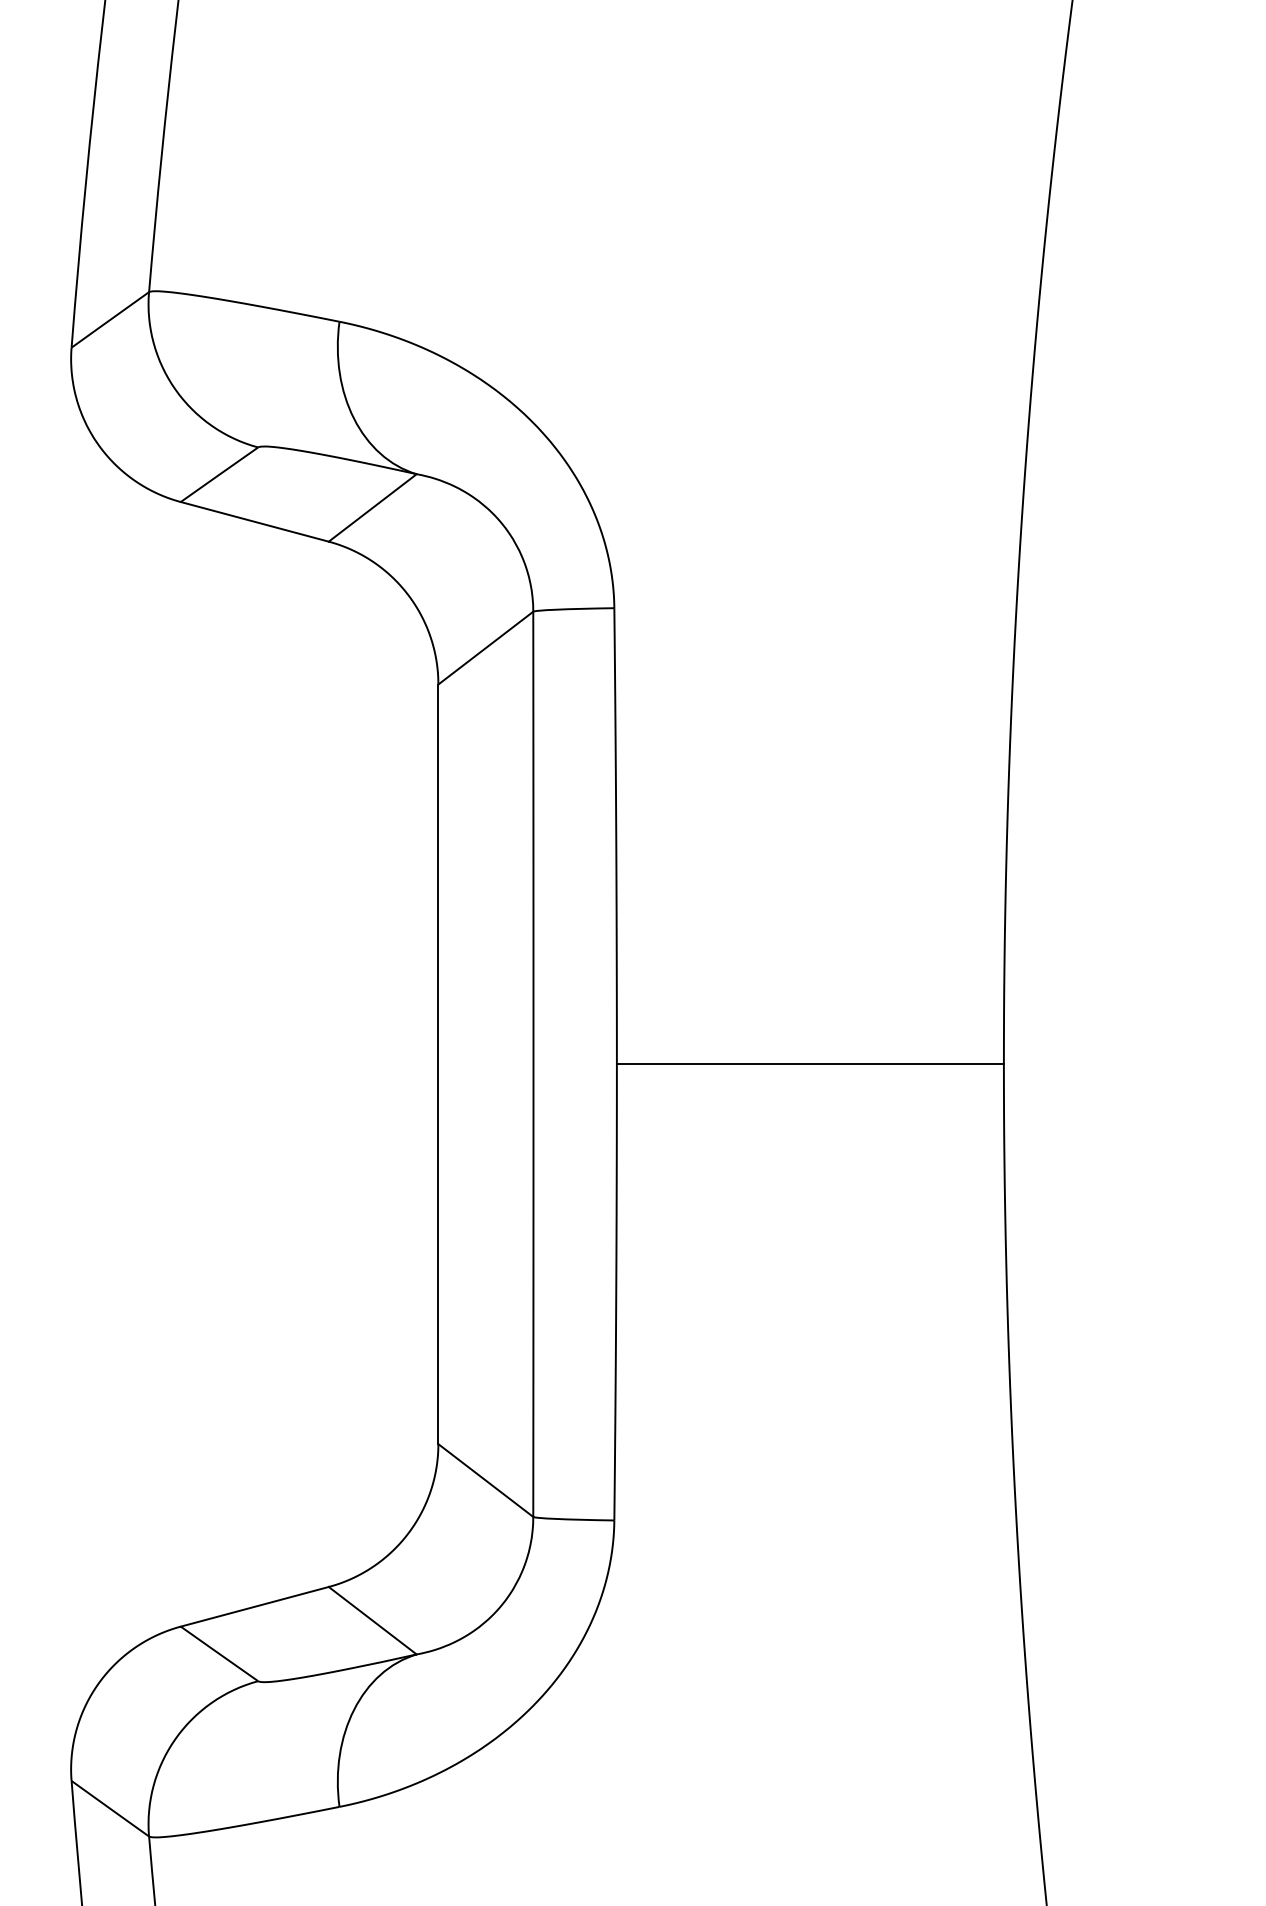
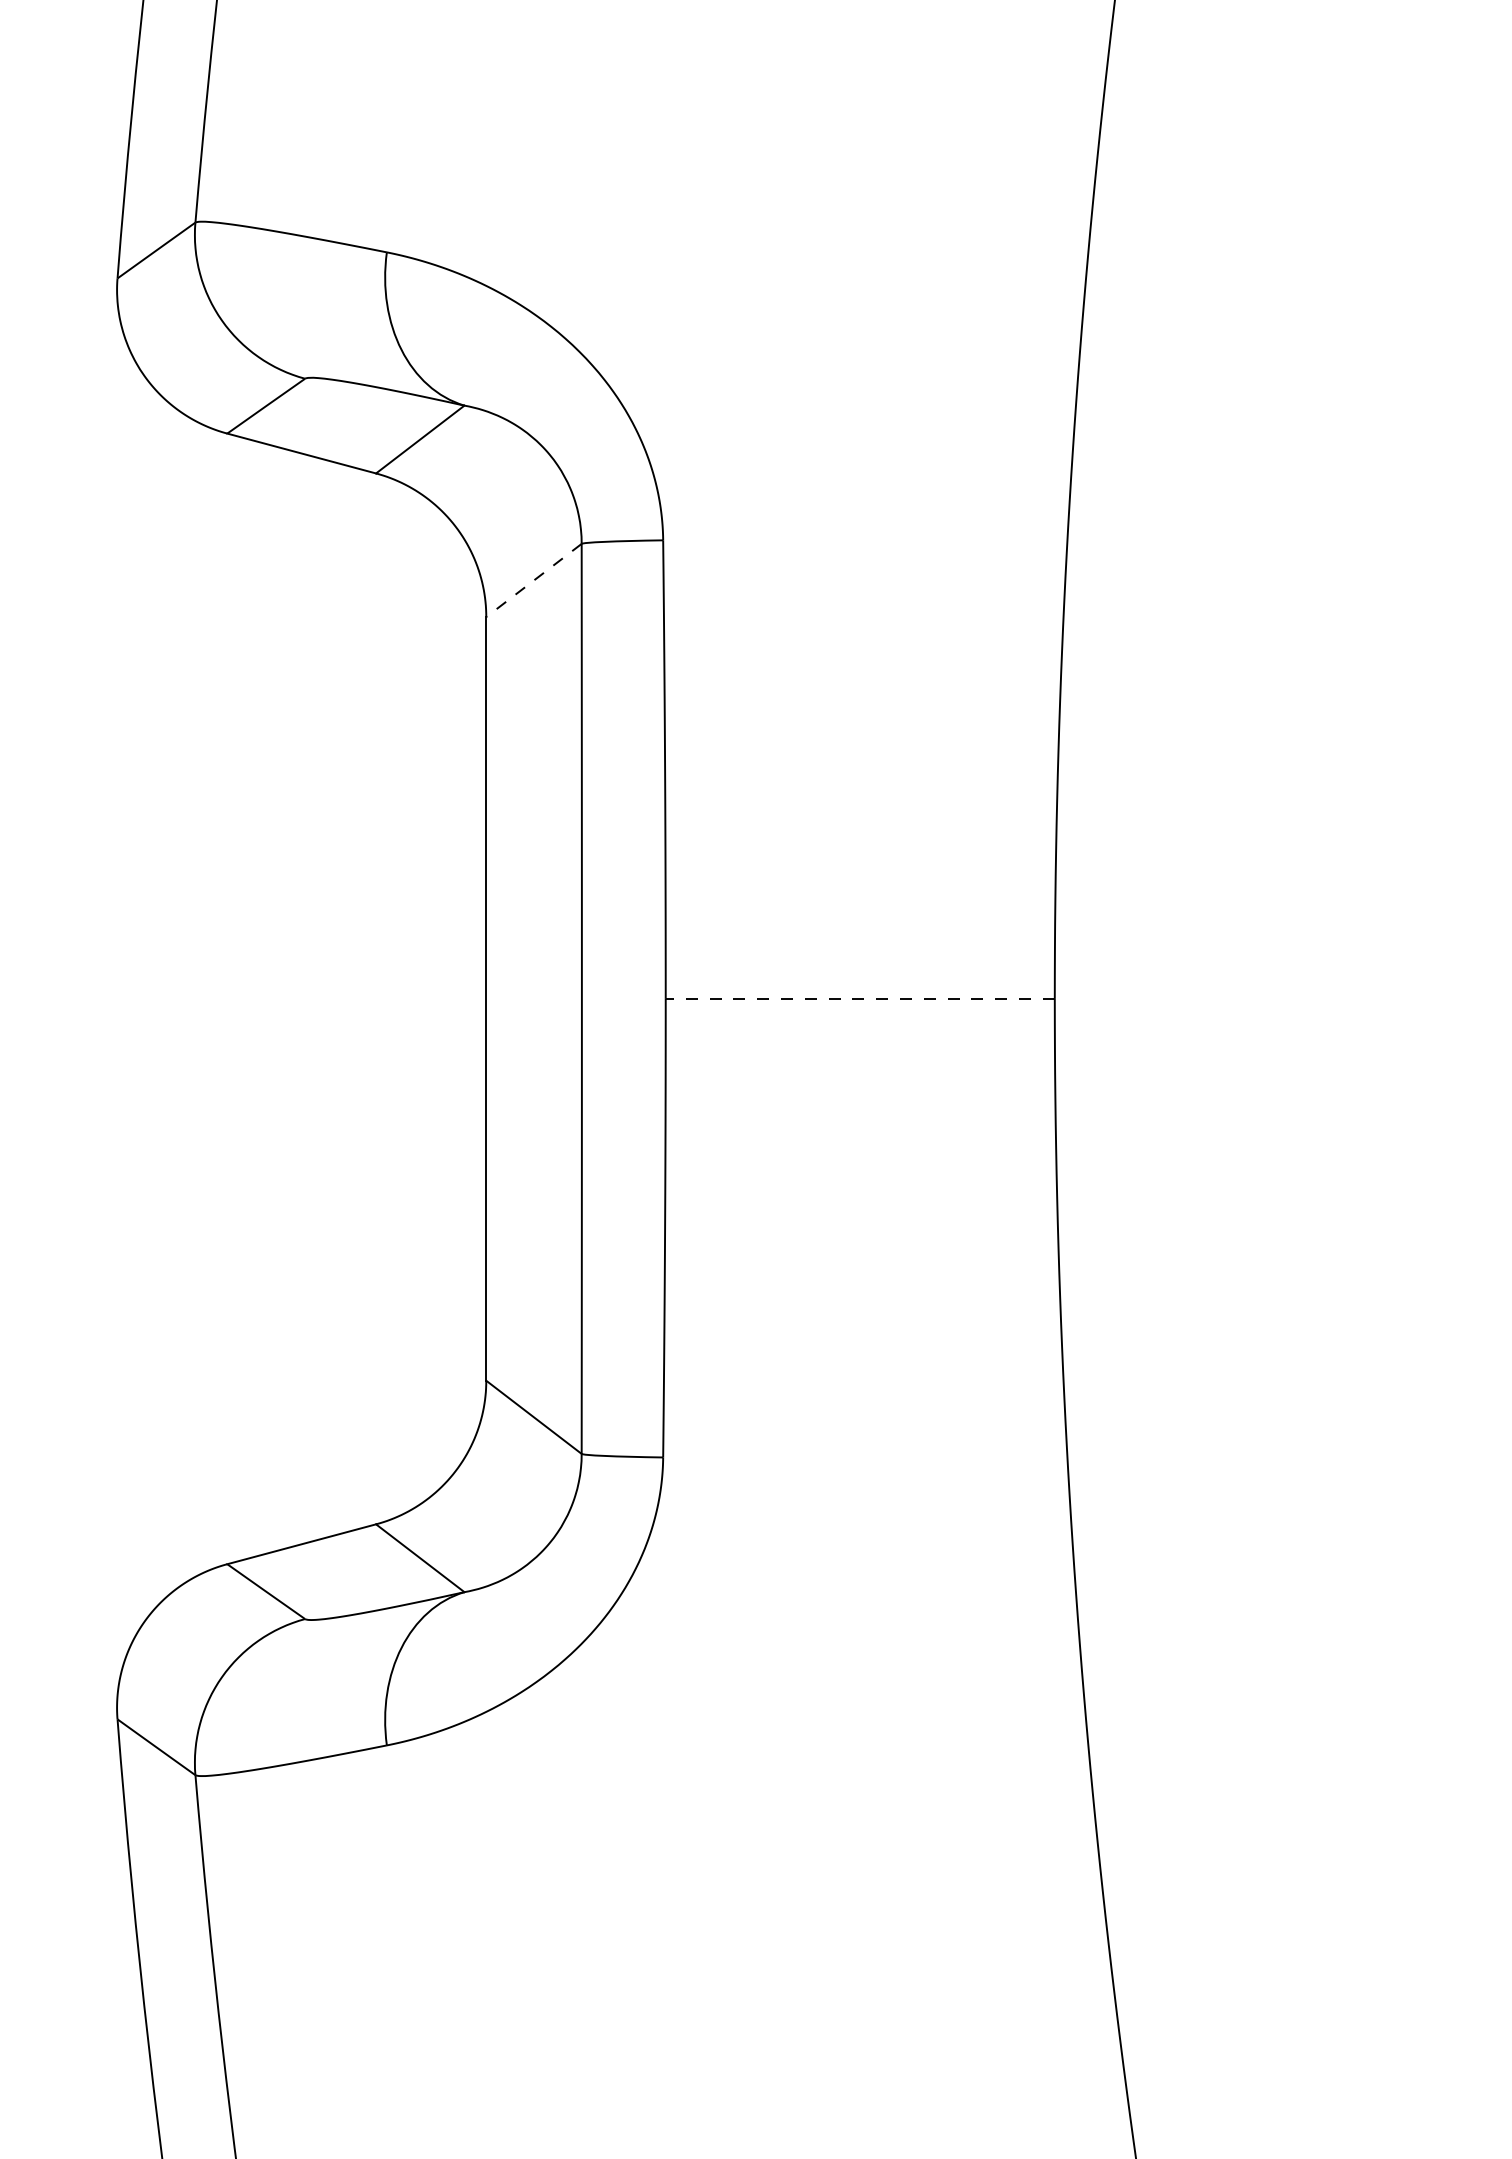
line: (485, 648) -> (533, 580), solid -> dashed
line: (810, 1063) -> (860, 998), solid -> dashed

